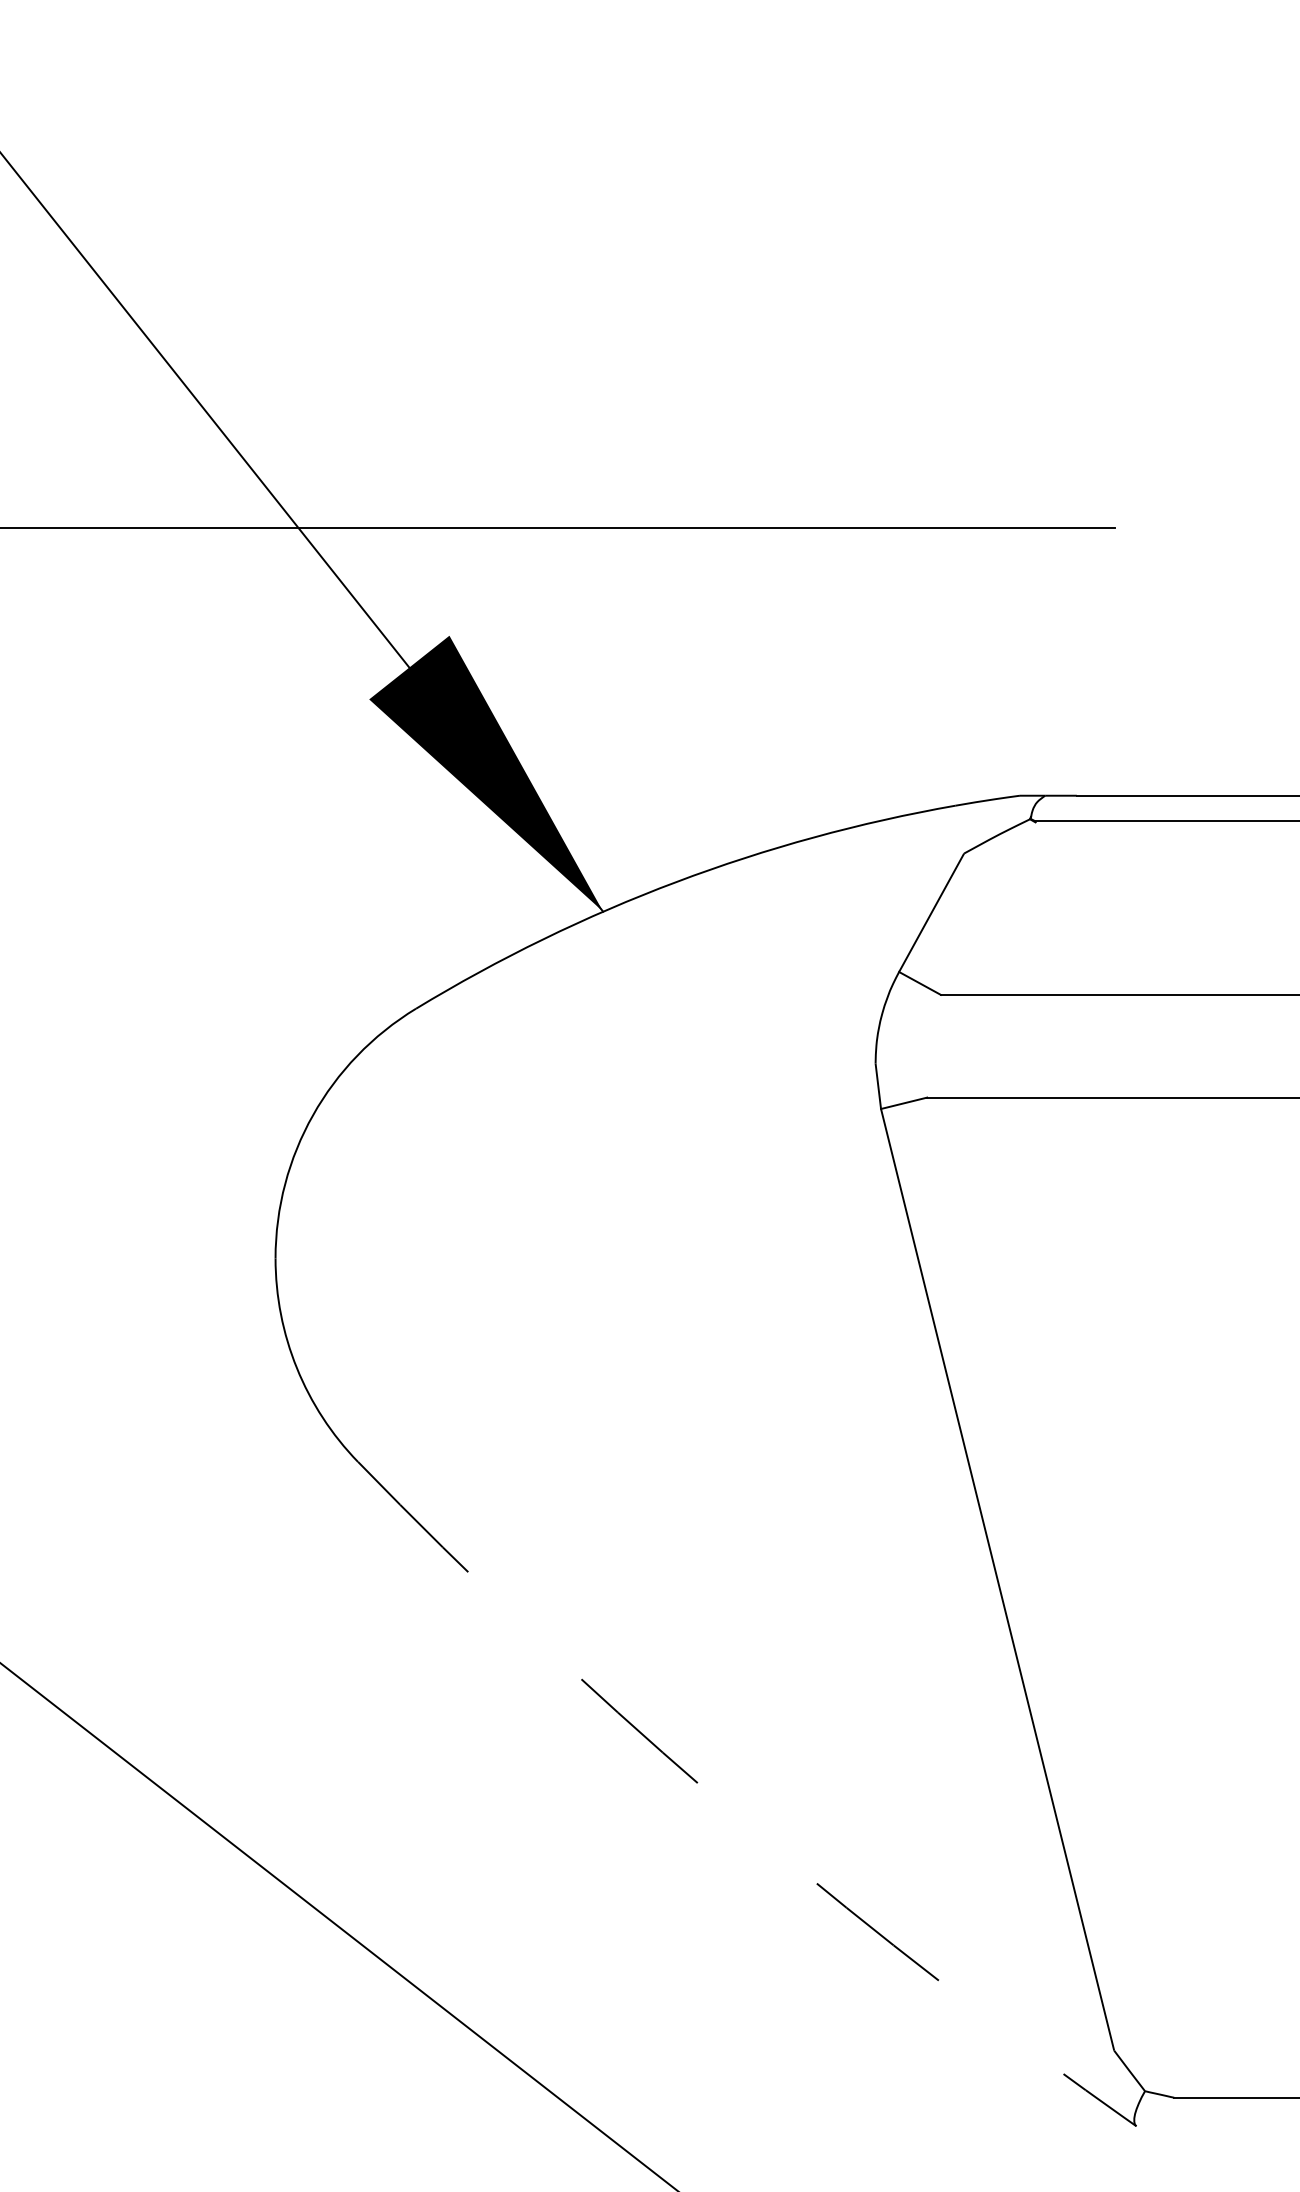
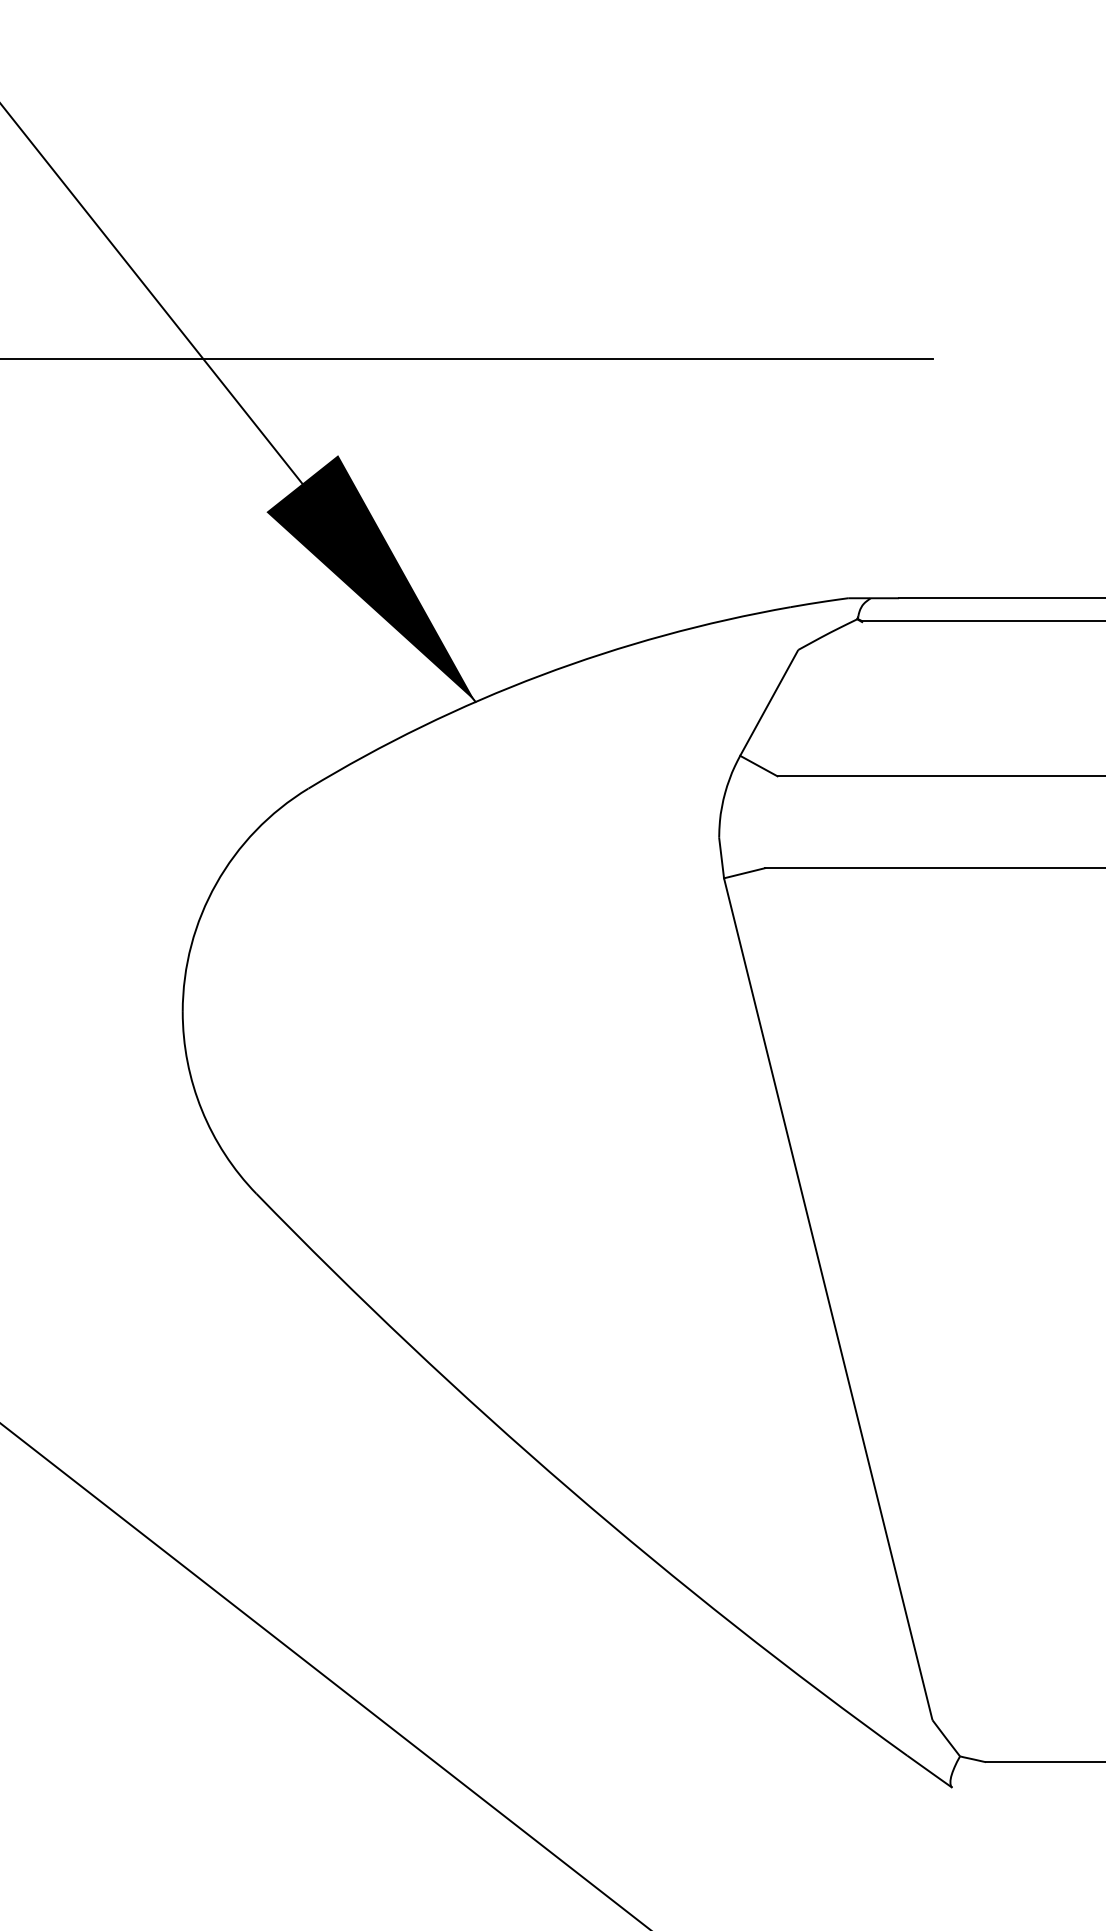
arc: (708, 1792) -> (569, 1489), dashed -> solid

